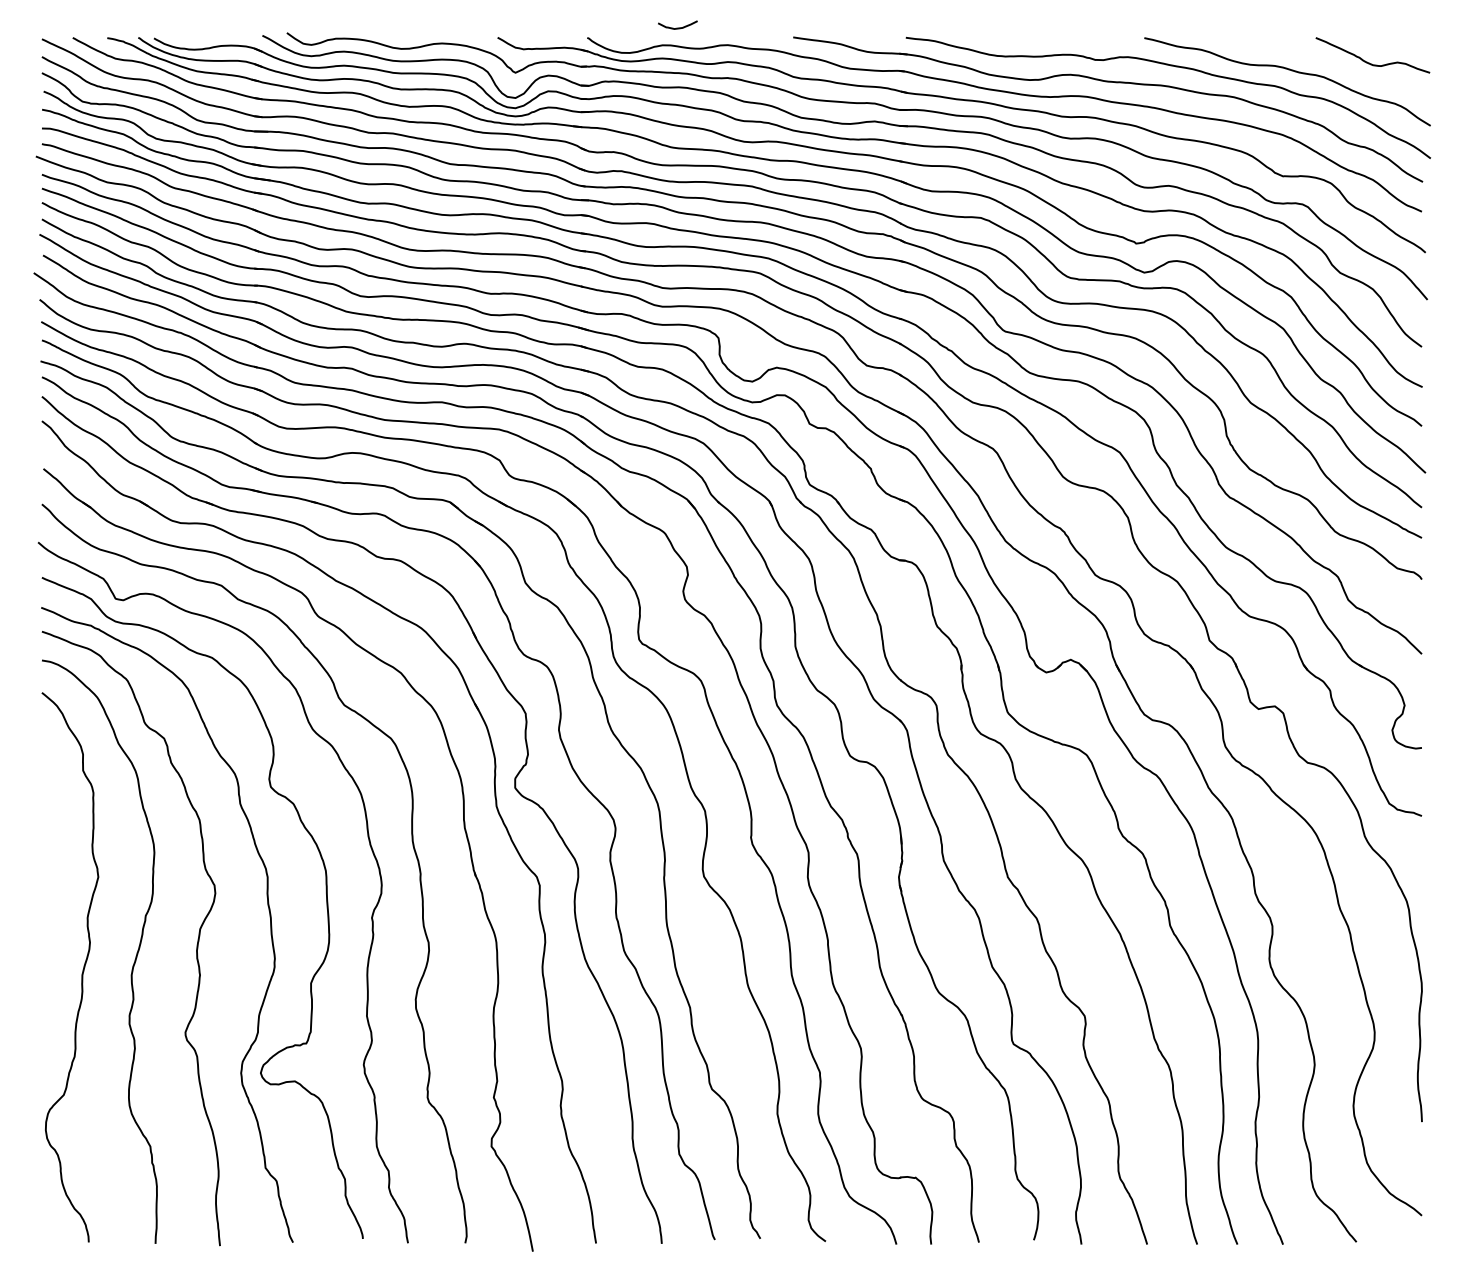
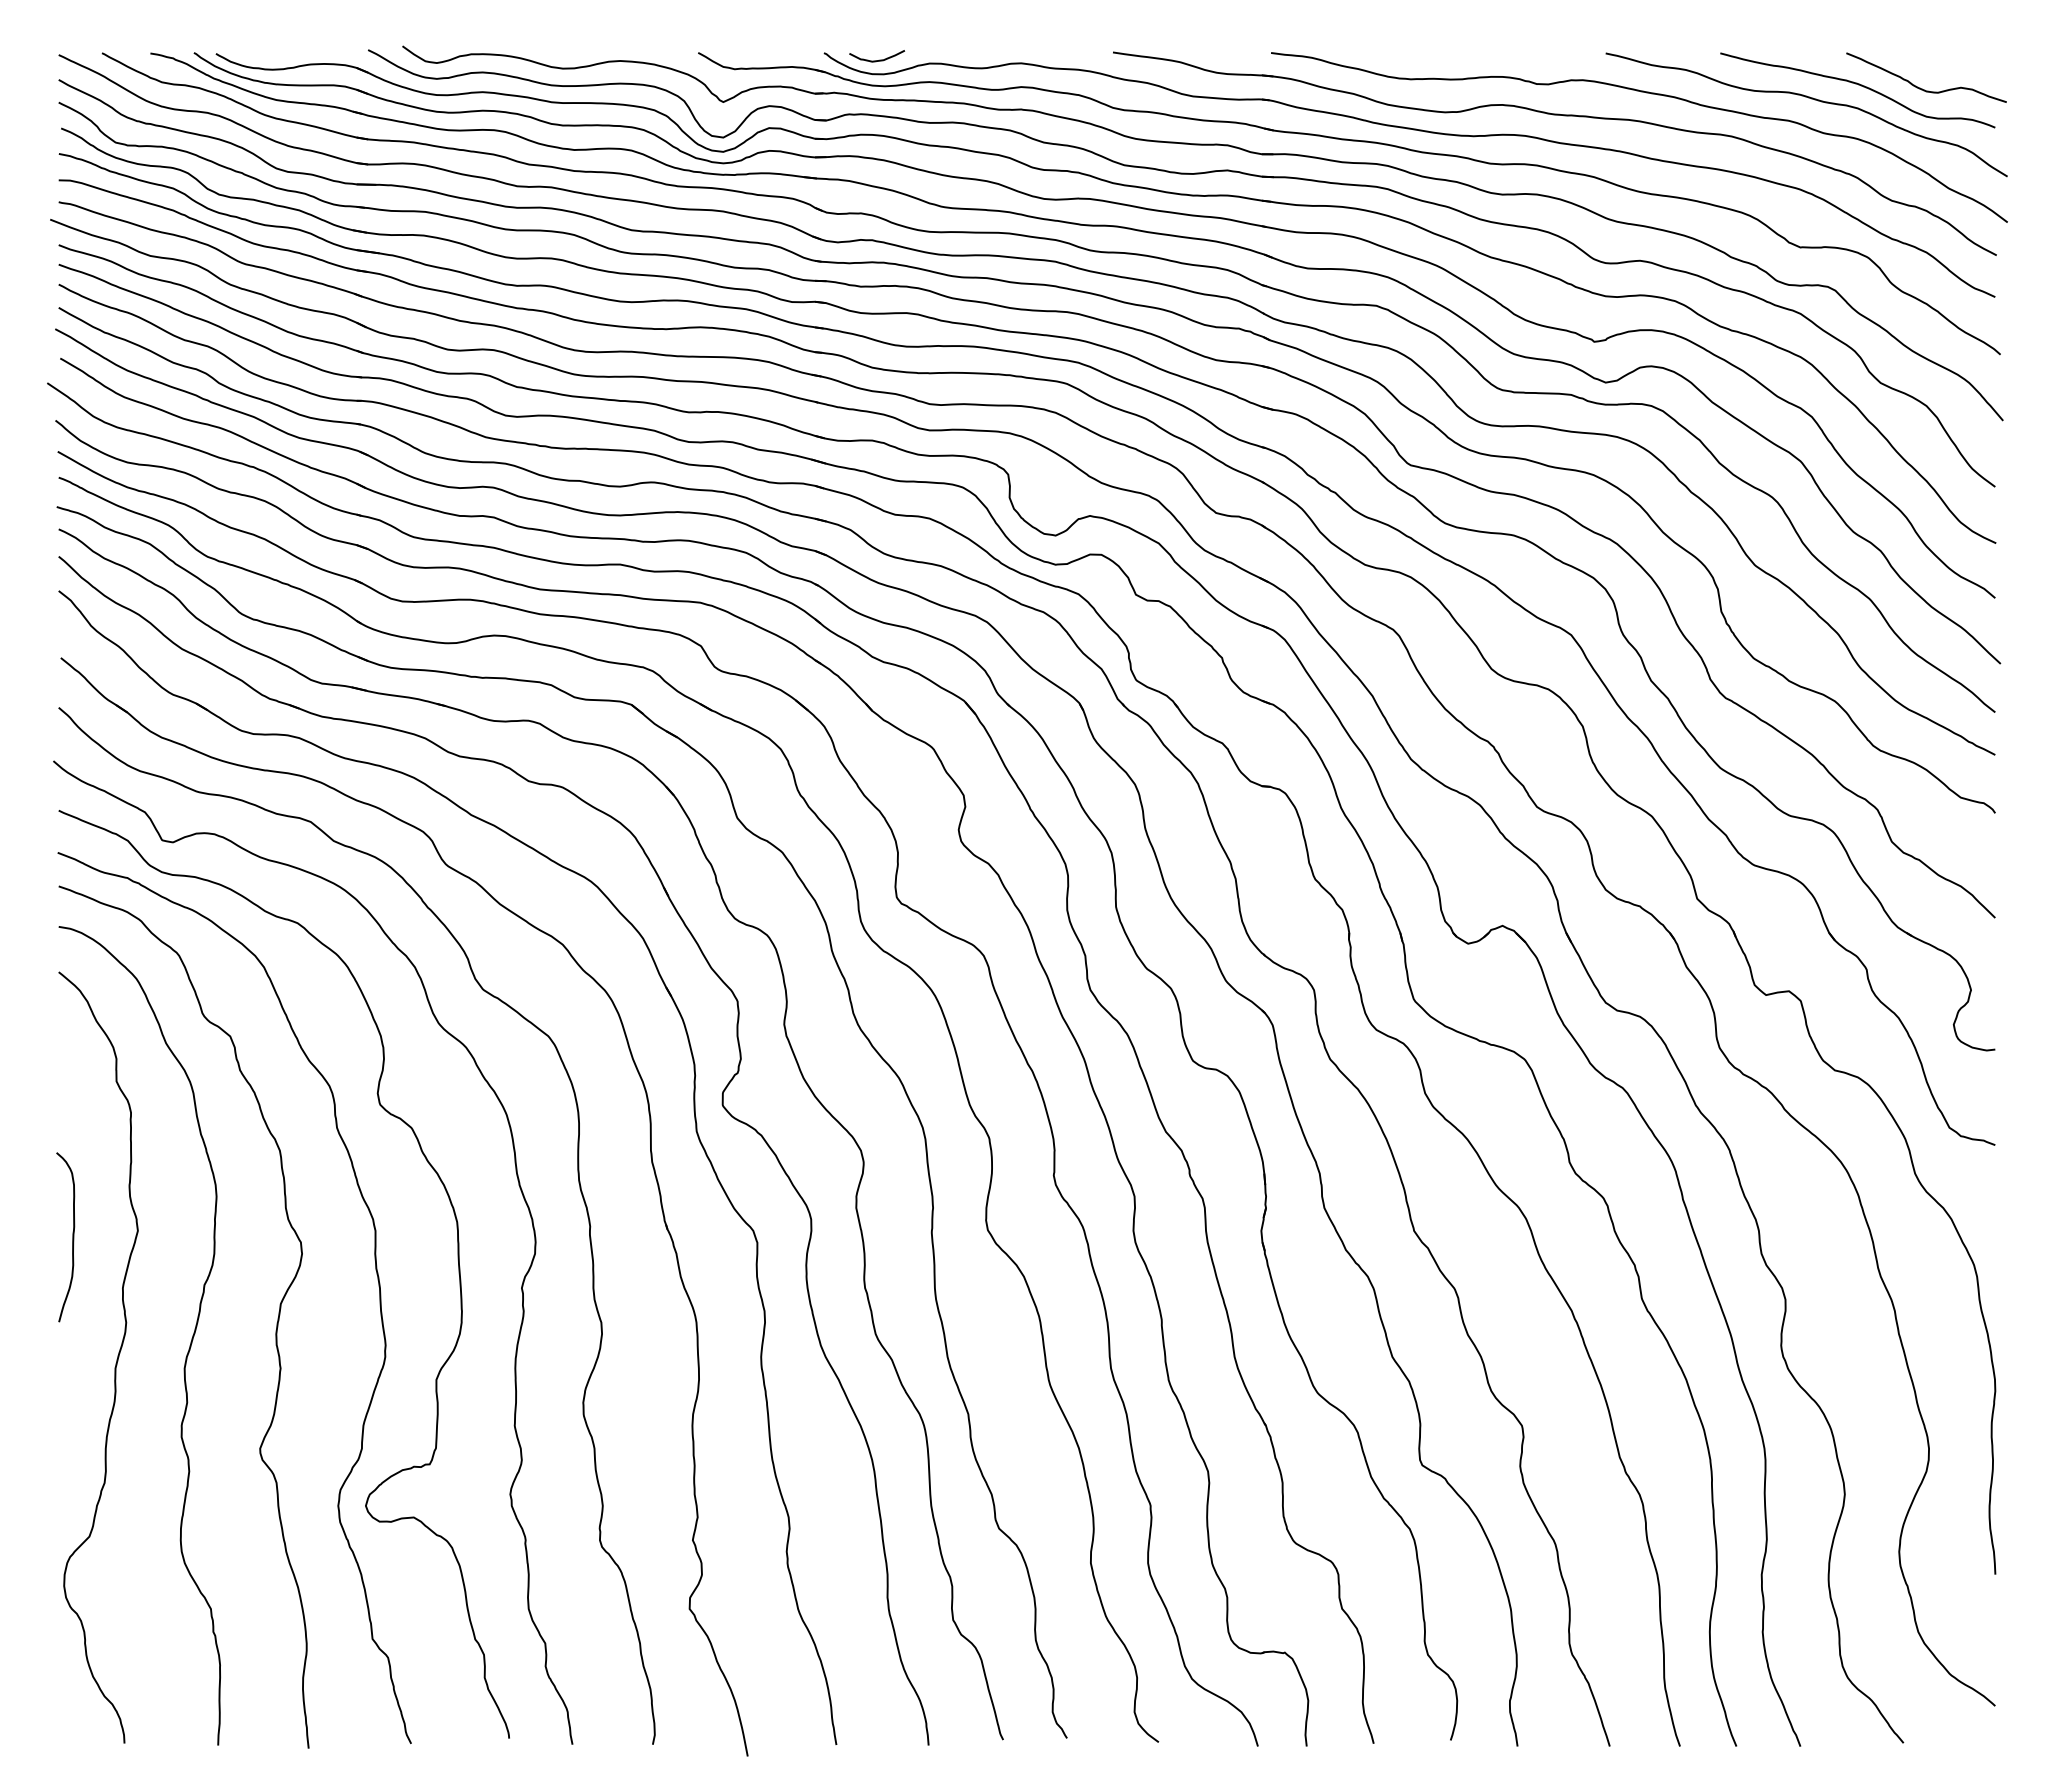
curve: (677, 28) -> (876, 60), moved
curve: (1324, 60) -> (1858, 85), added
curve: (51, 881) -> (72, 1237), added

